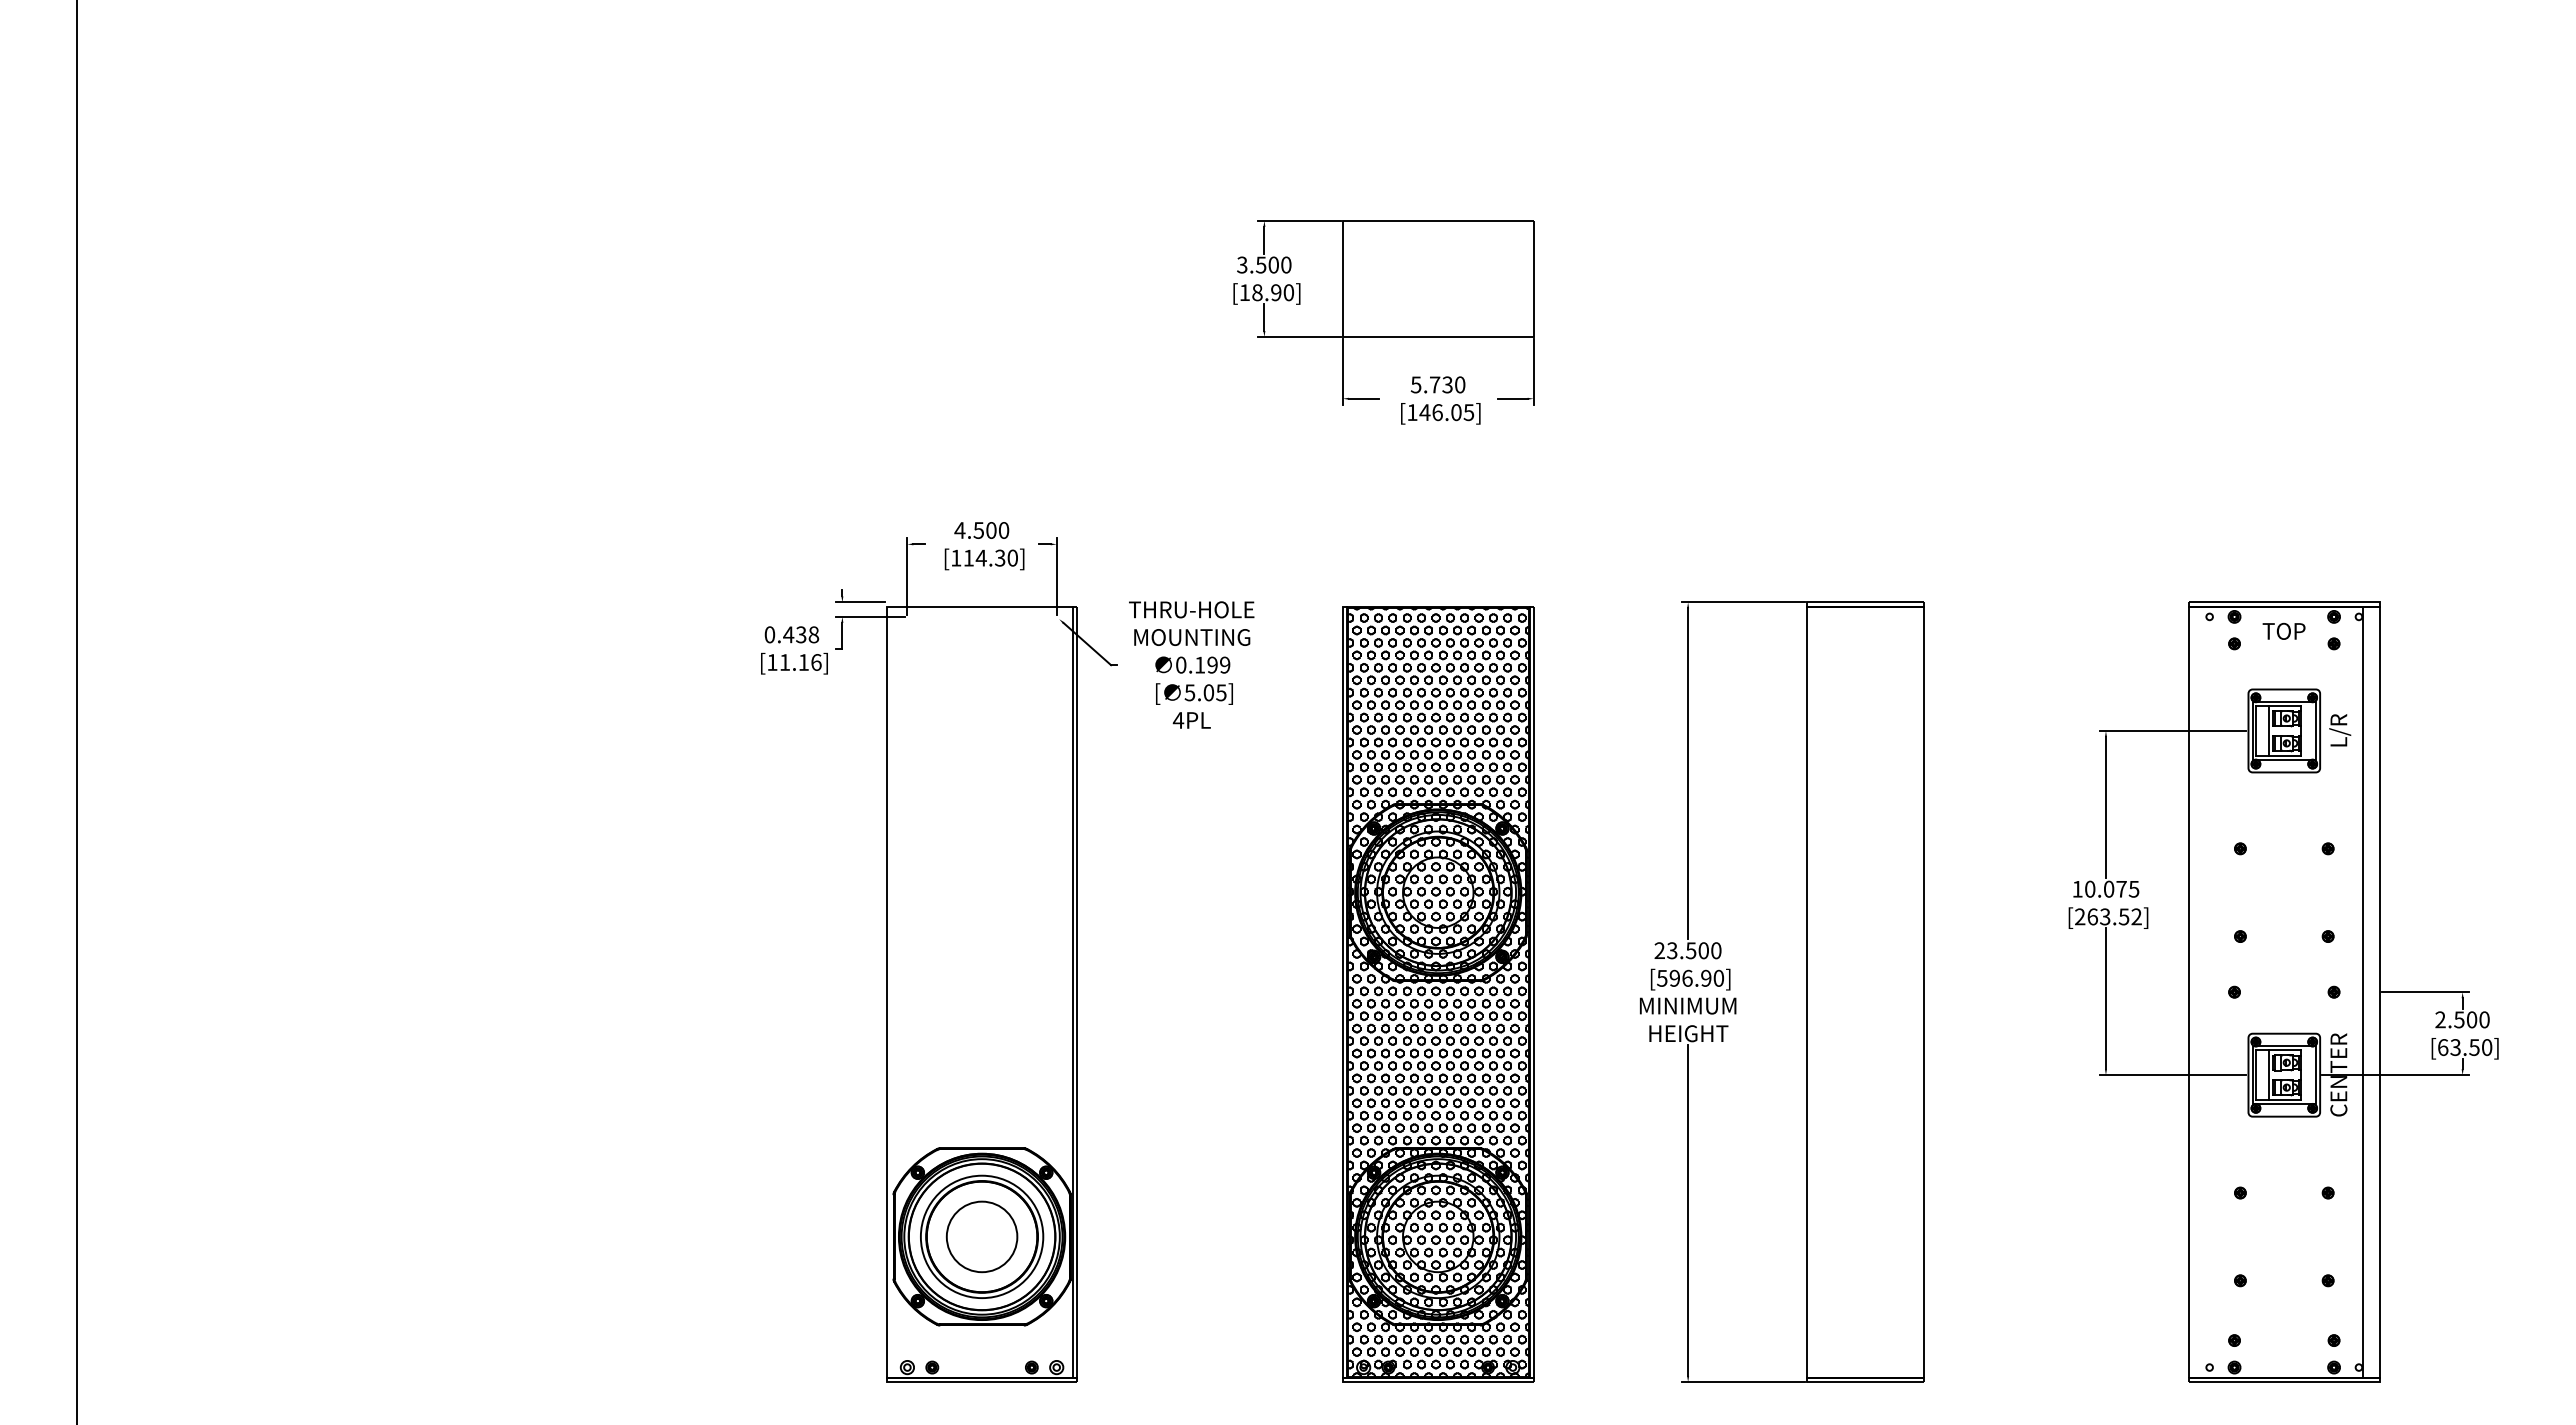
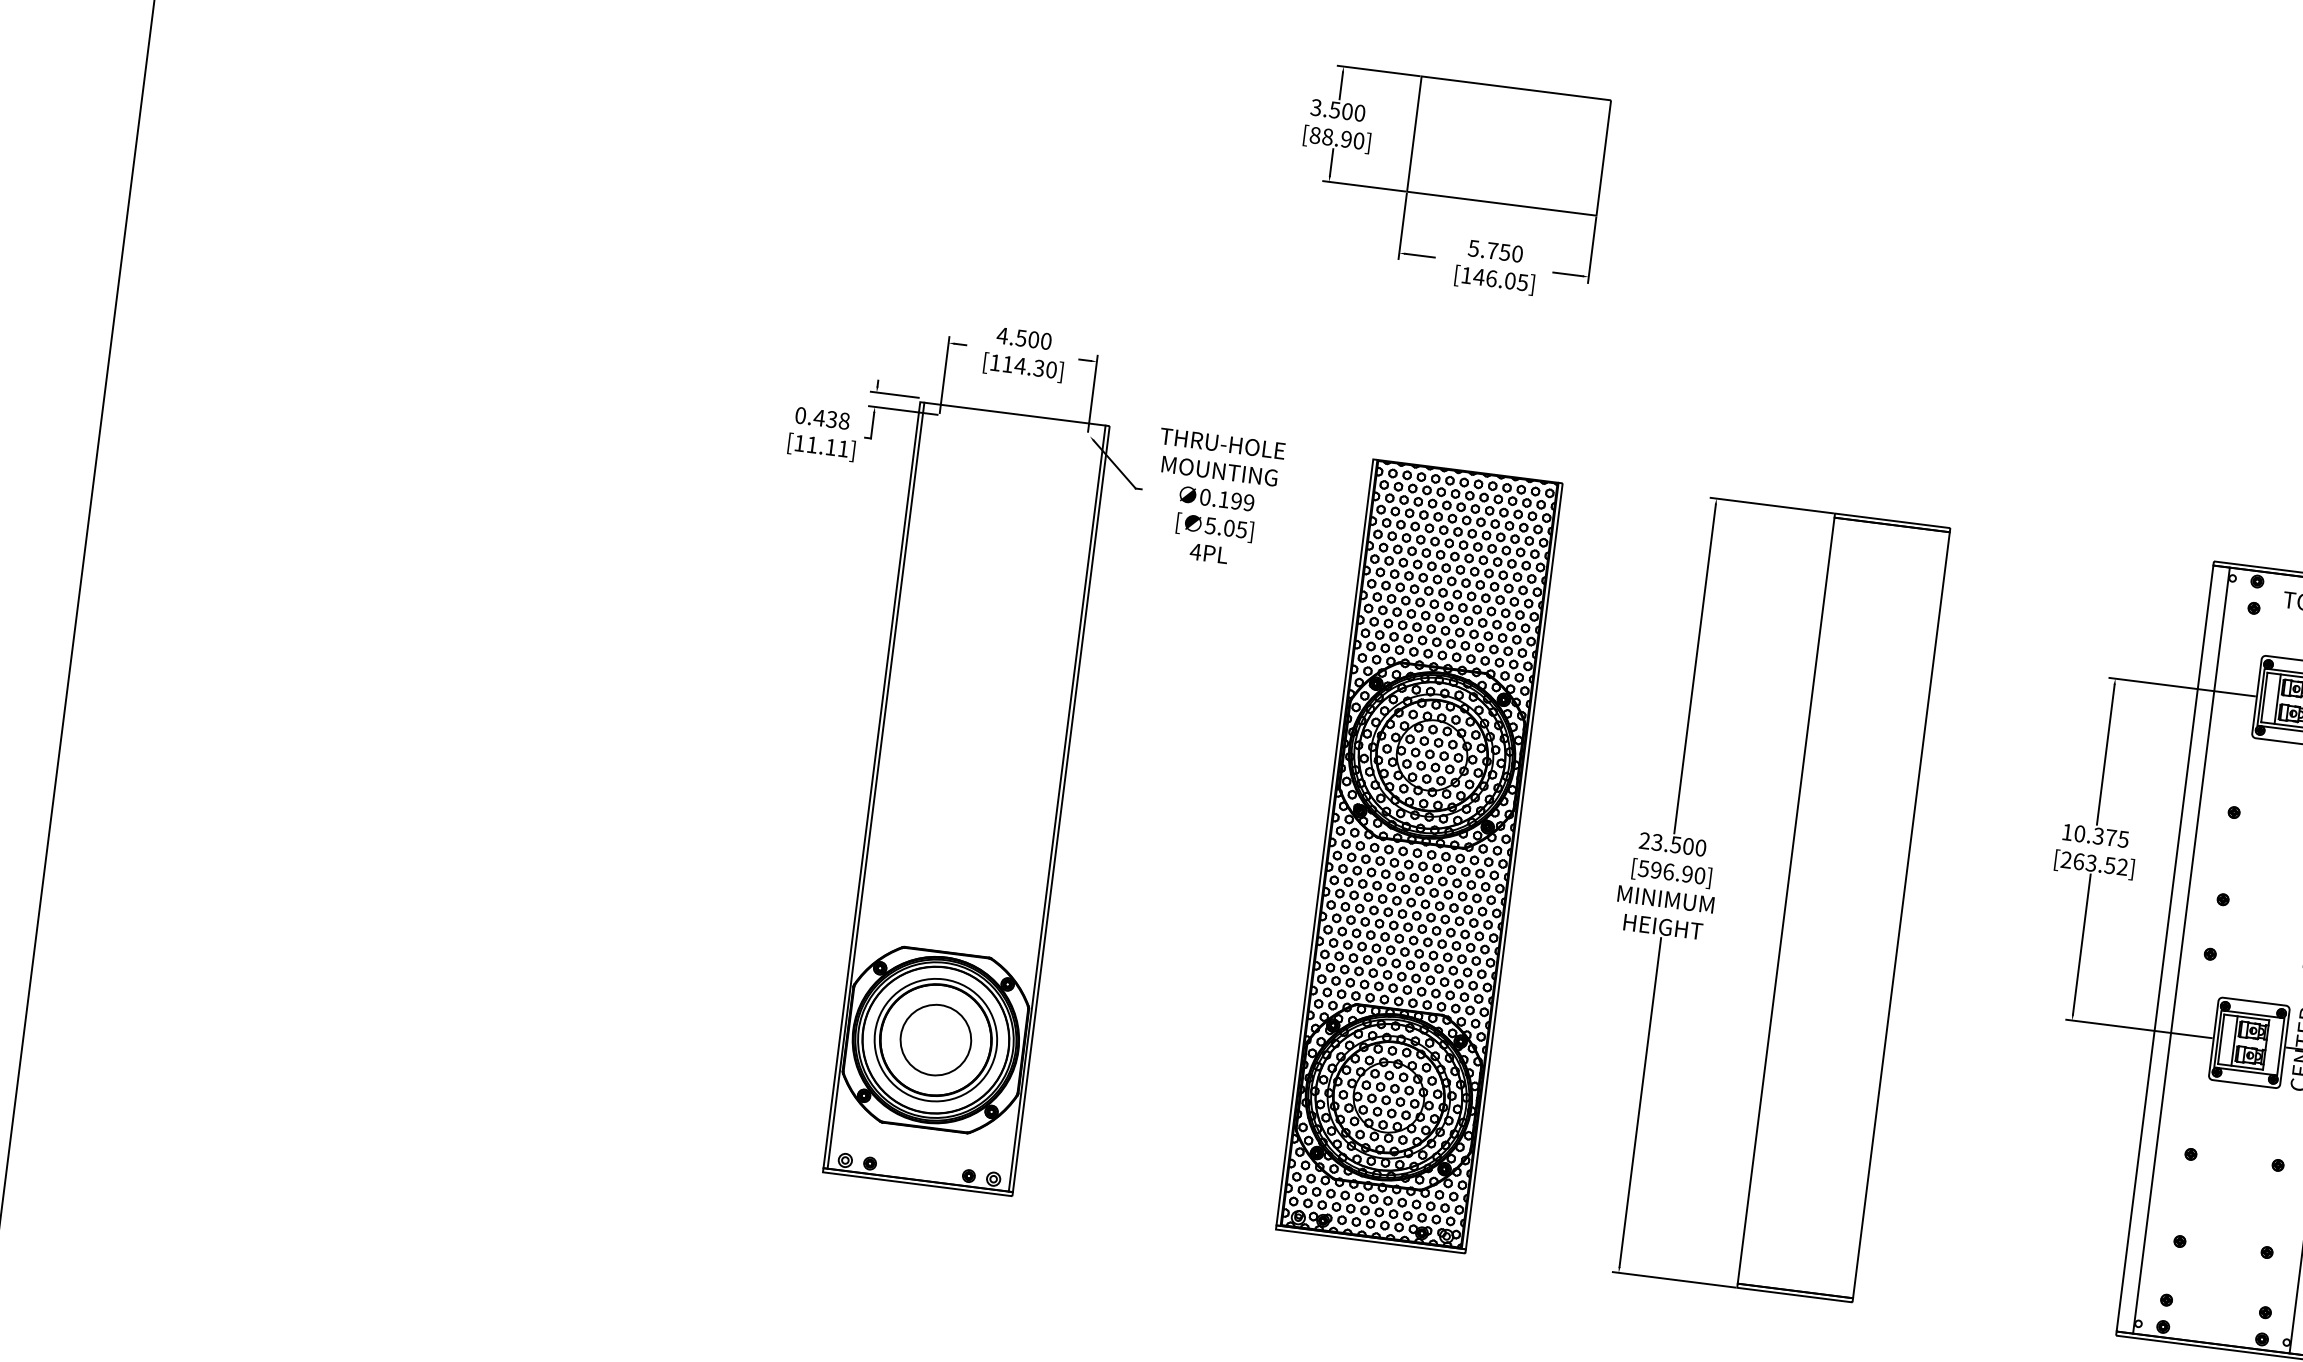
text: (1244, 292) -> (1314, 135), [18.90] -> [88.90]
text: (1447, 384) -> (1505, 252), 5.730 -> 5.750
text: (816, 662) -> (843, 448), [11.16] -> [11.11]
text: (2108, 888) -> (2098, 835), 10.075 -> 10.375
line: (890, 991) -> (875, 784), added
line: (2205, 991) -> (2181, 949), added

